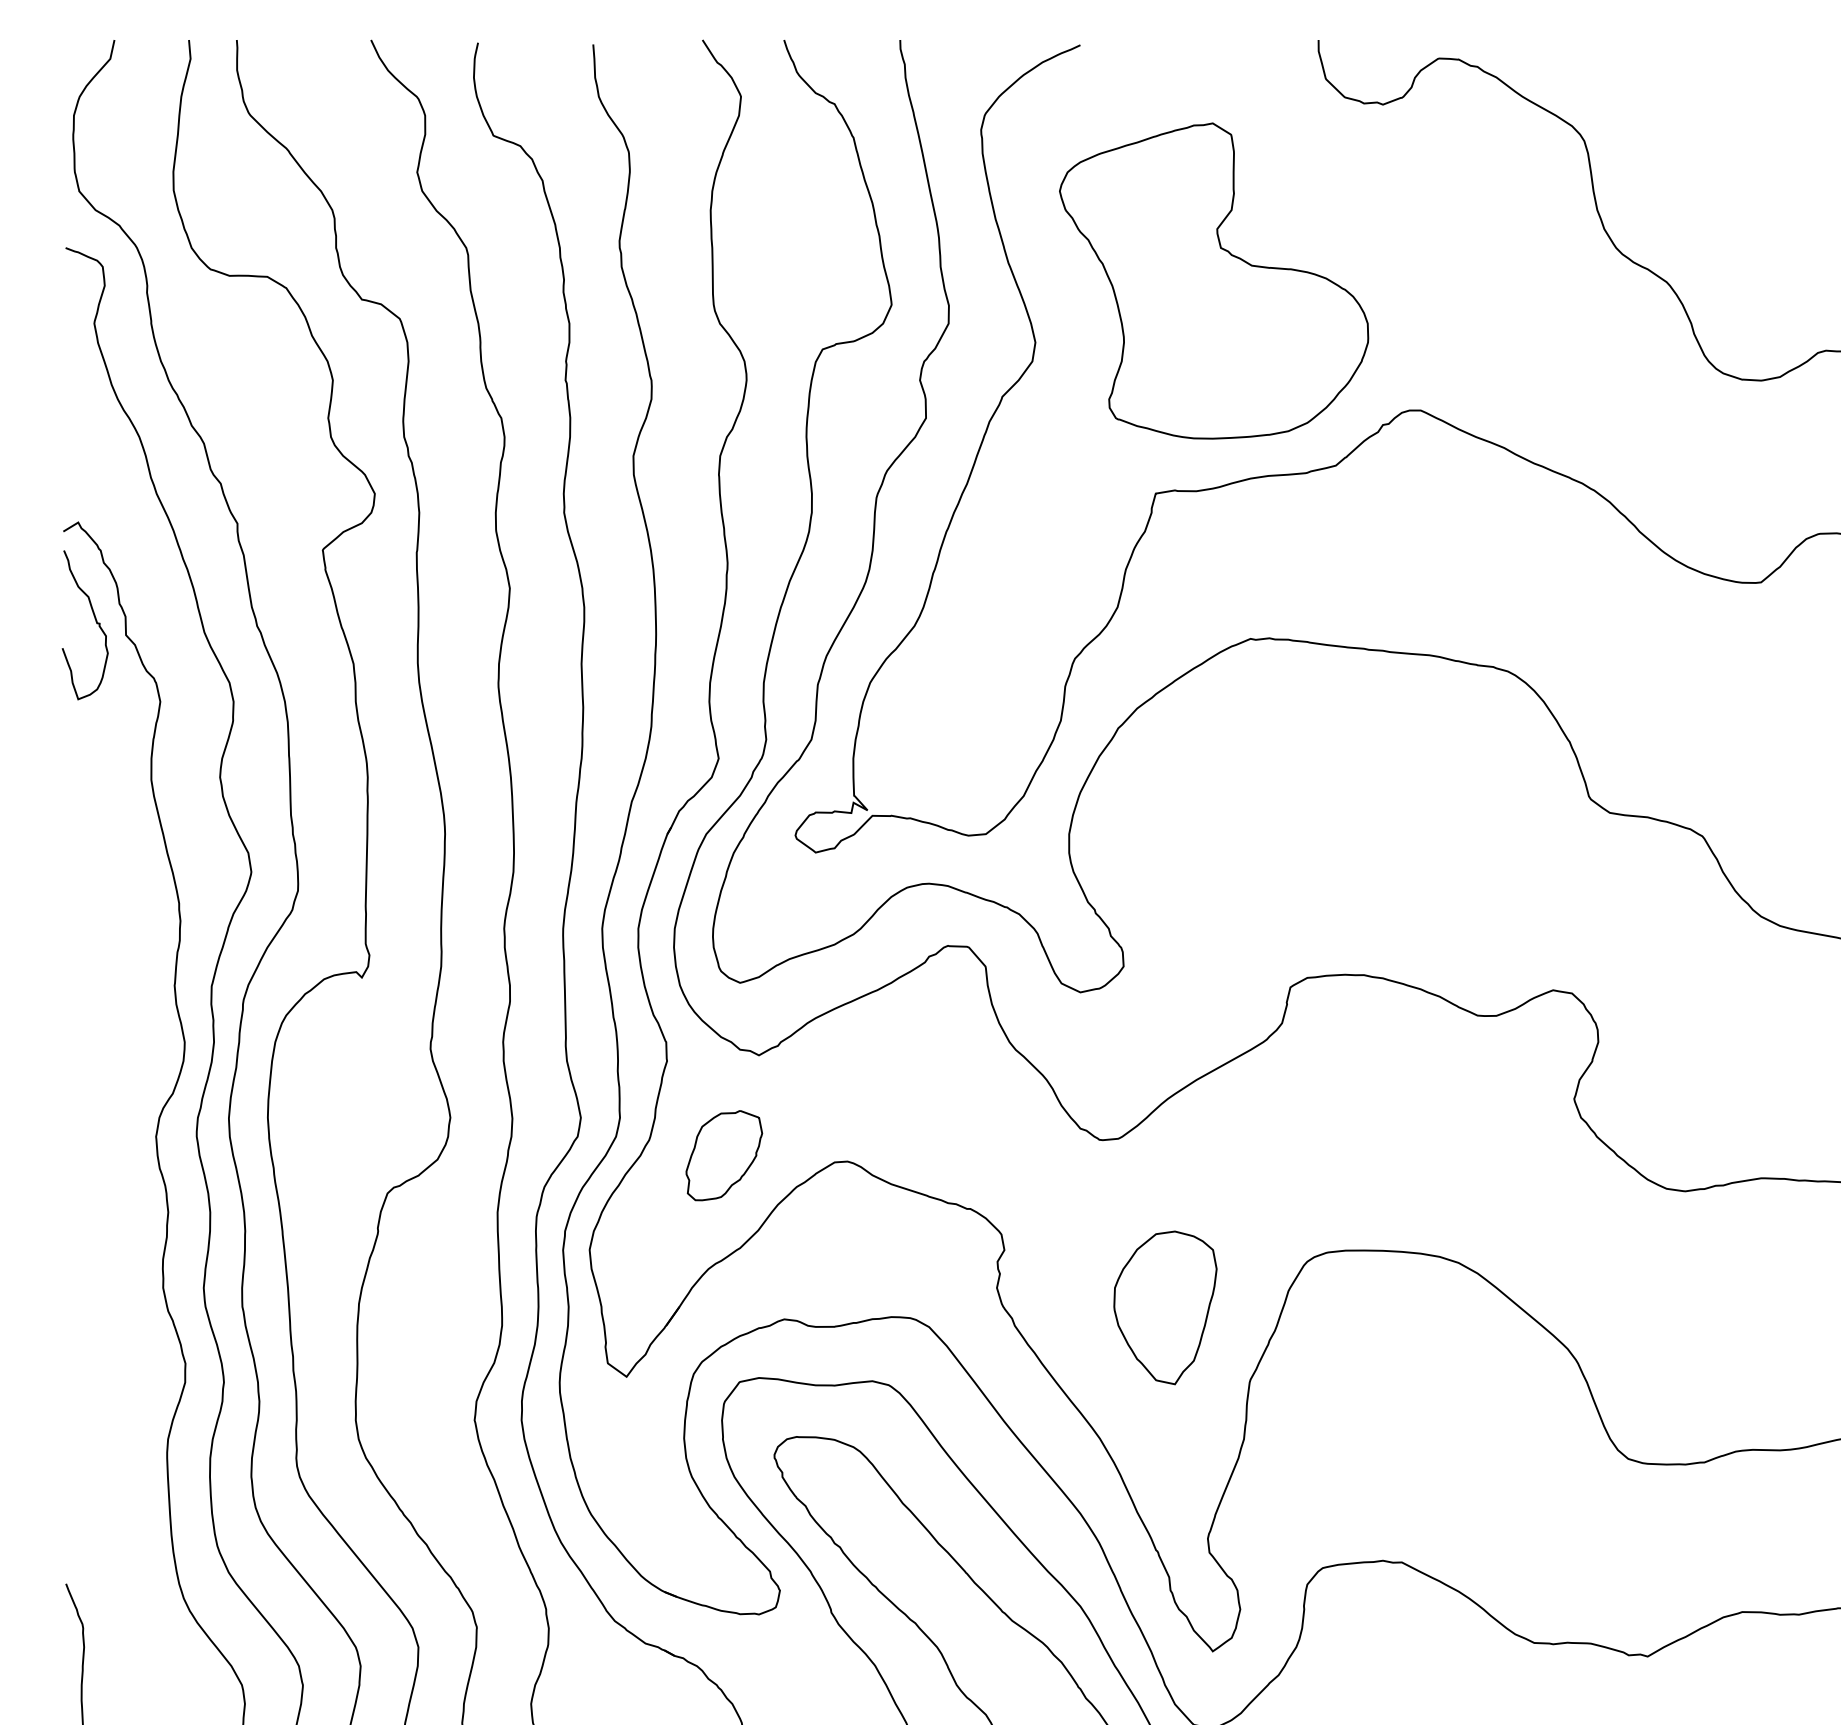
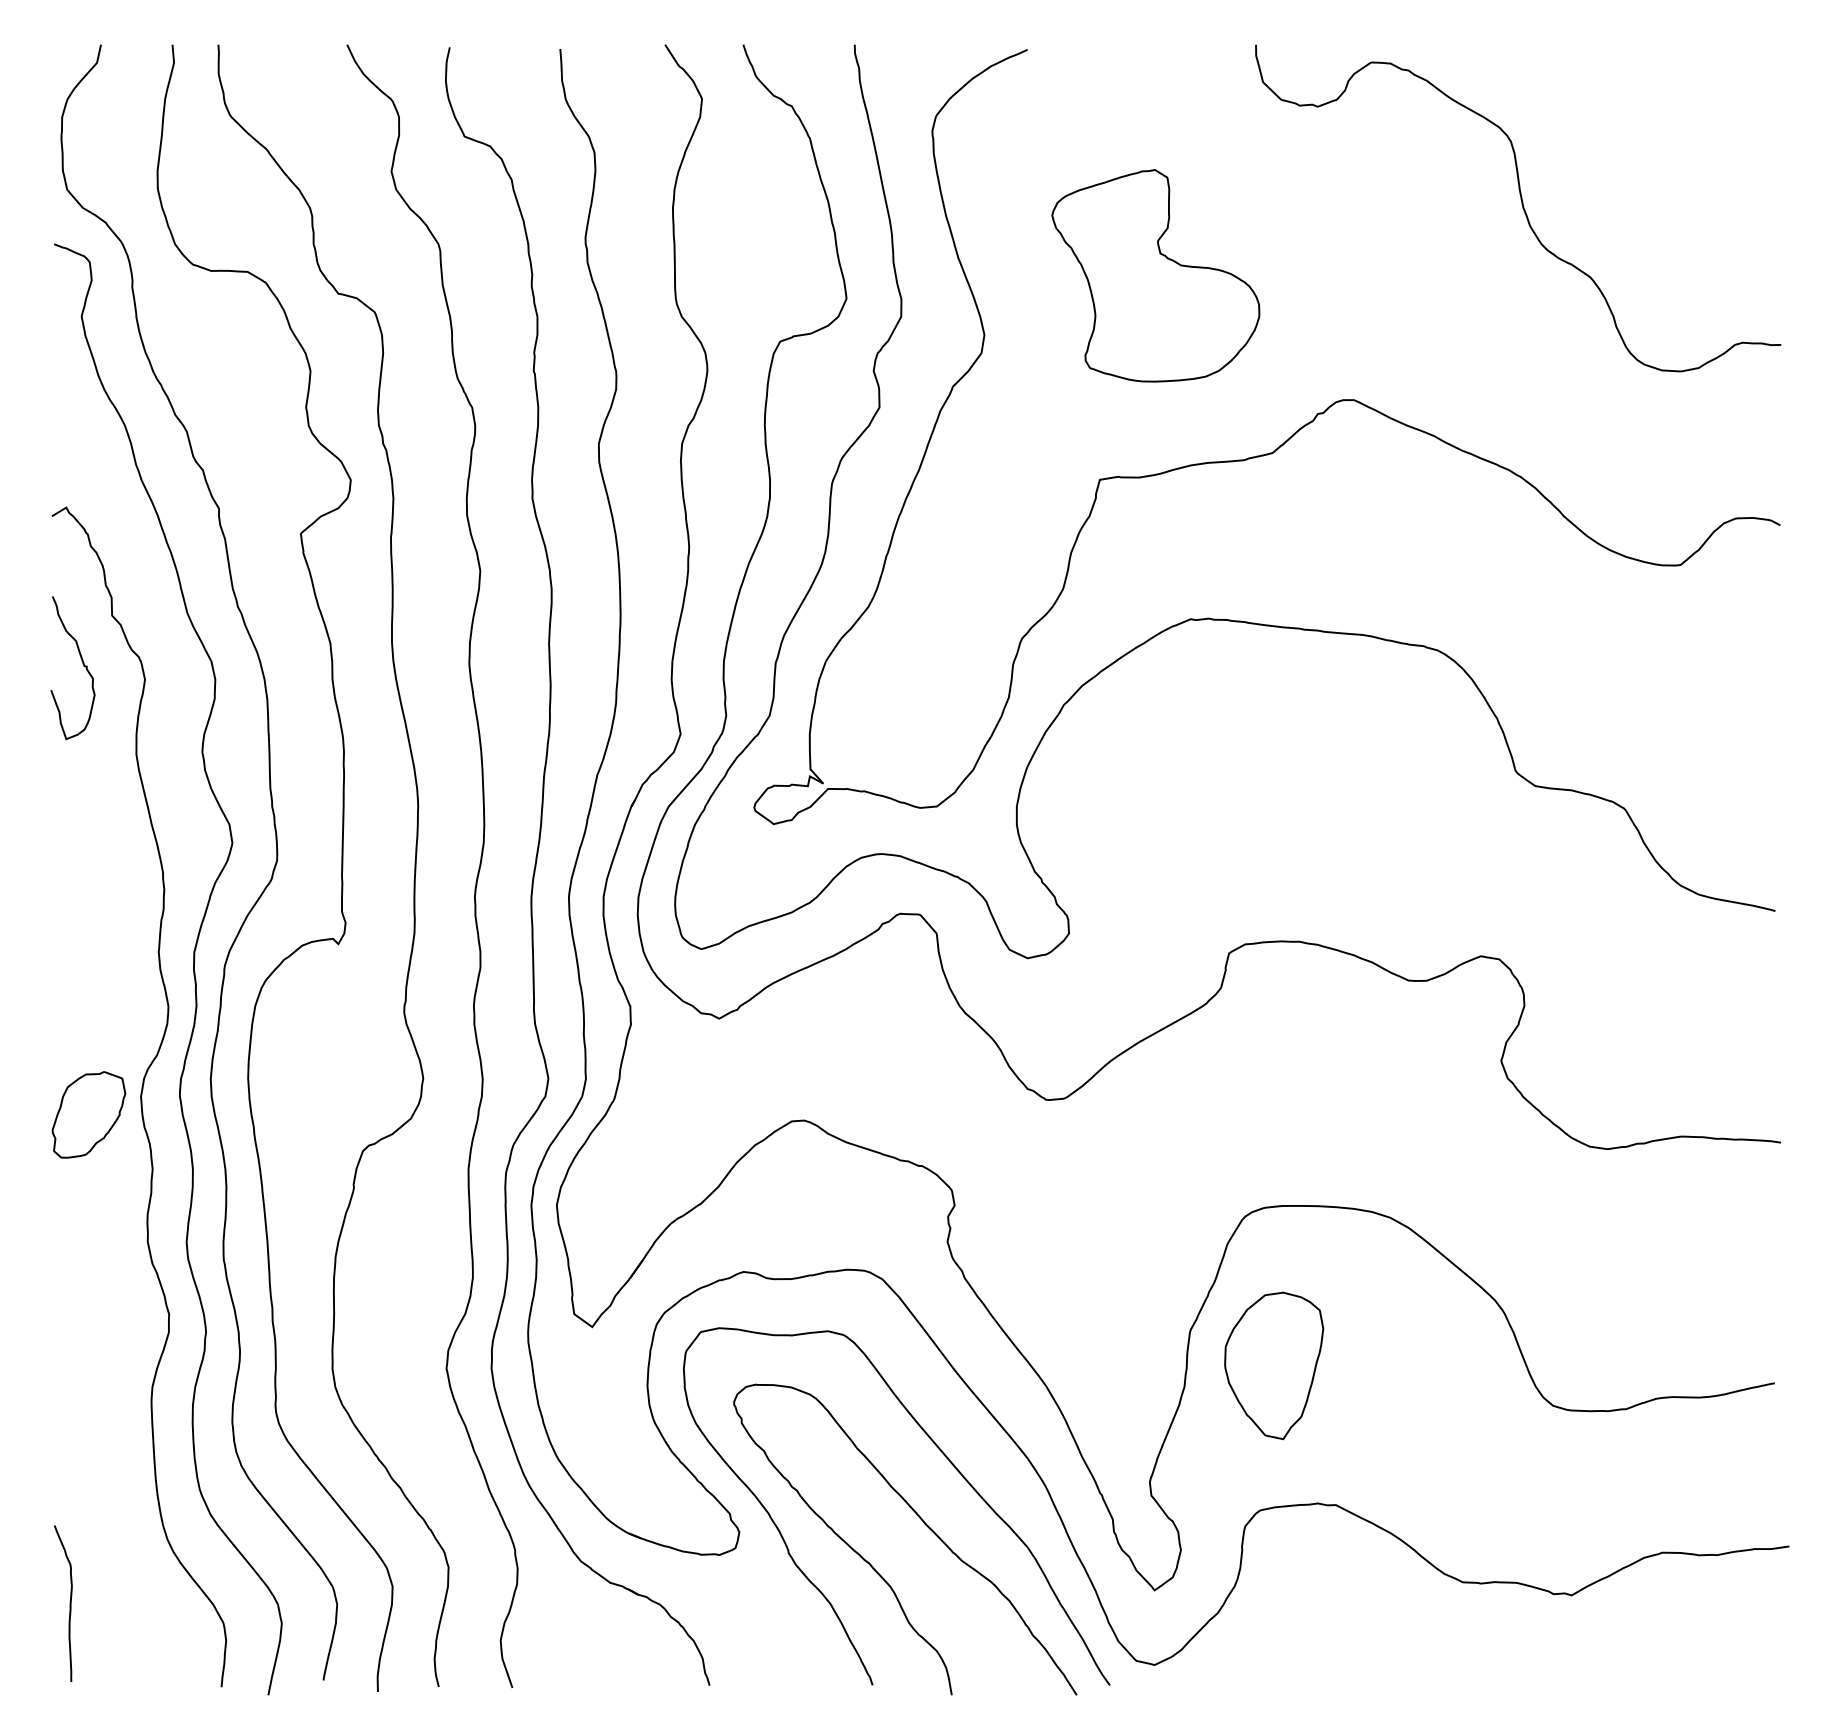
part: (1213, 280) -> (1155, 275), size x0.7
curve: (95, 621) -> (82, 664), moved
part: (723, 1155) -> (88, 1114), moved
part: (1165, 1307) -> (1274, 1365), moved

